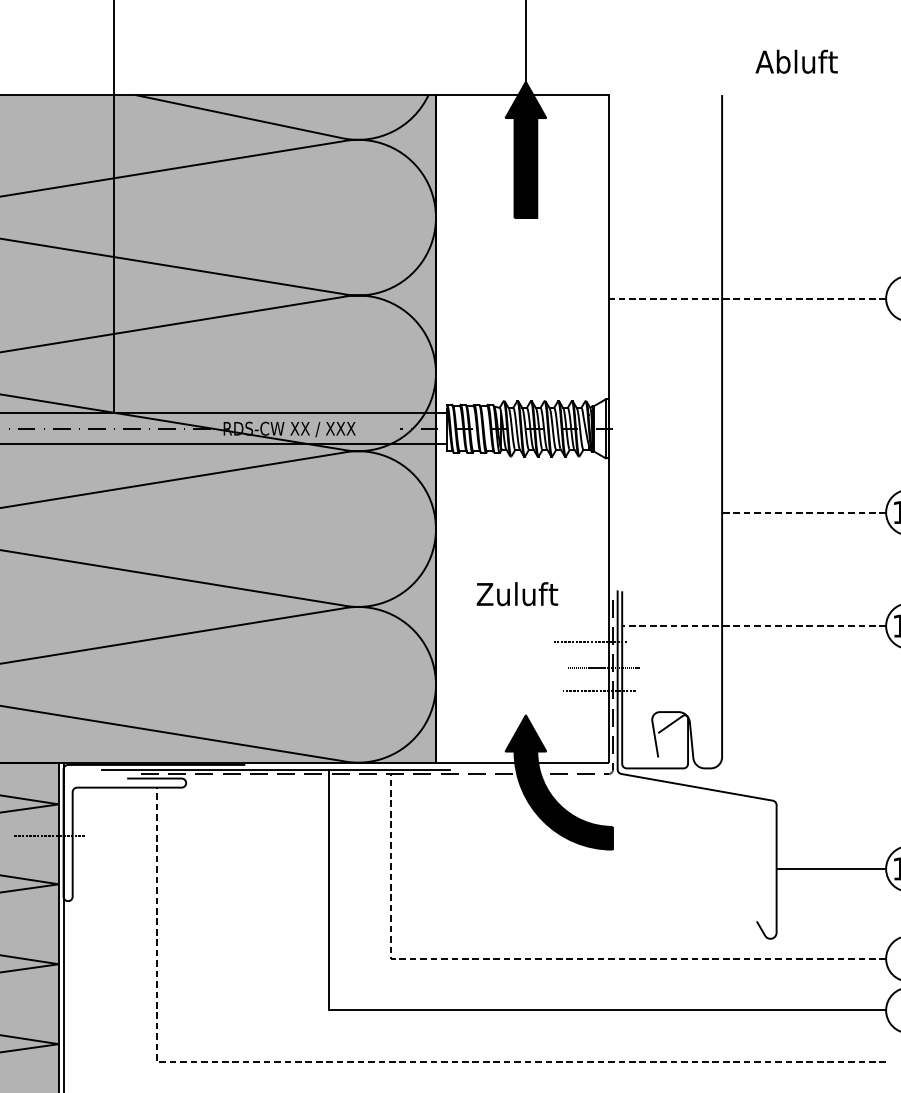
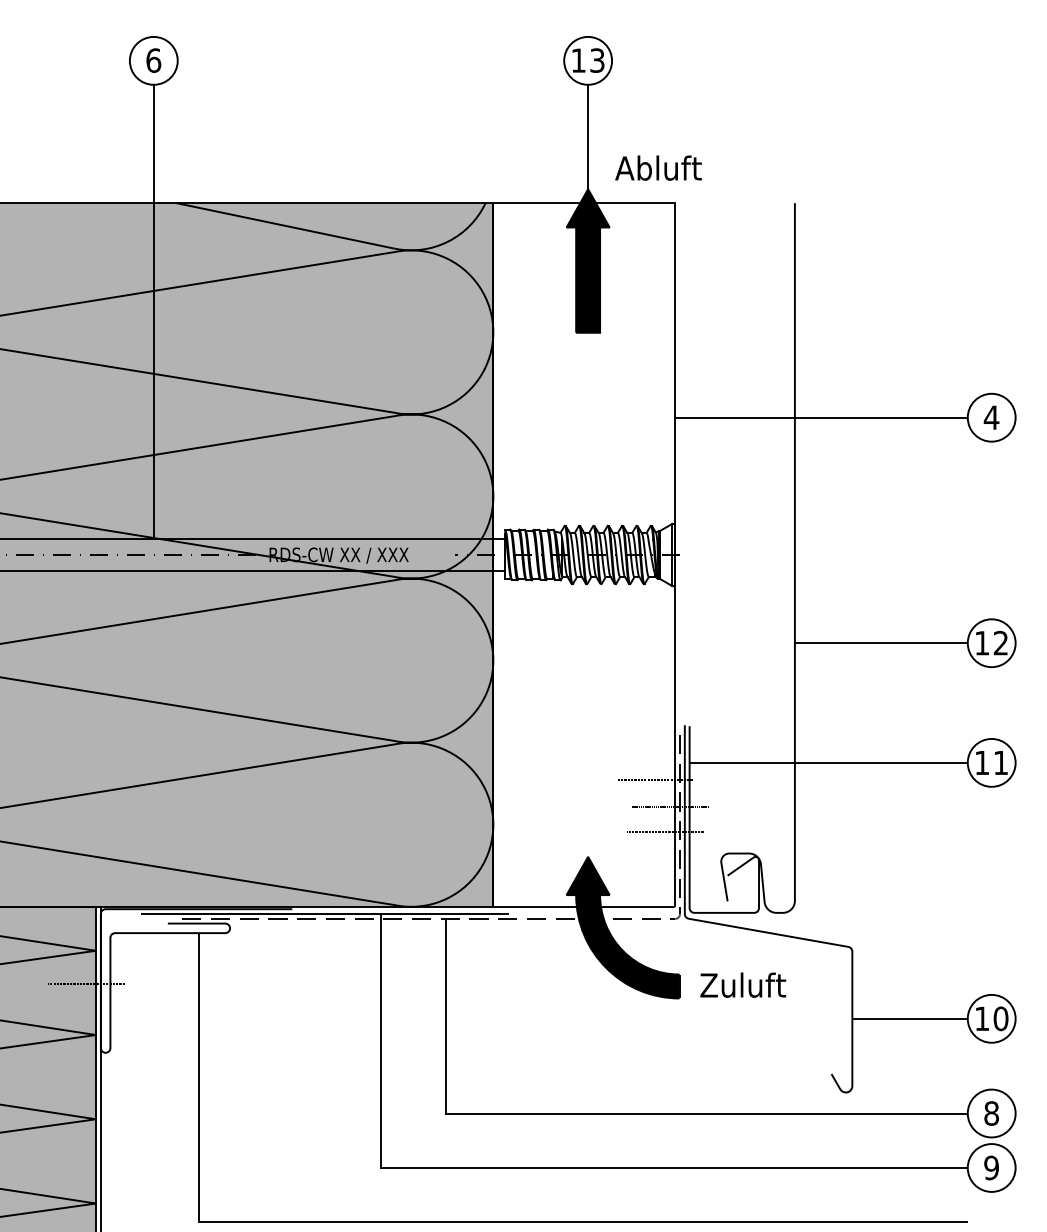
text: (796, 61) -> (658, 167), moved
line: (748, 298) -> (822, 417), dashed -> solid
line: (804, 512) -> (881, 643), dashed -> solid
text: (517, 593) -> (743, 984), moved
line: (753, 625) -> (828, 762), dashed -> solid
line: (545, 958) -> (608, 1113), dashed -> solid
line: (382, 1062) -> (436, 1222), dashed -> solid

